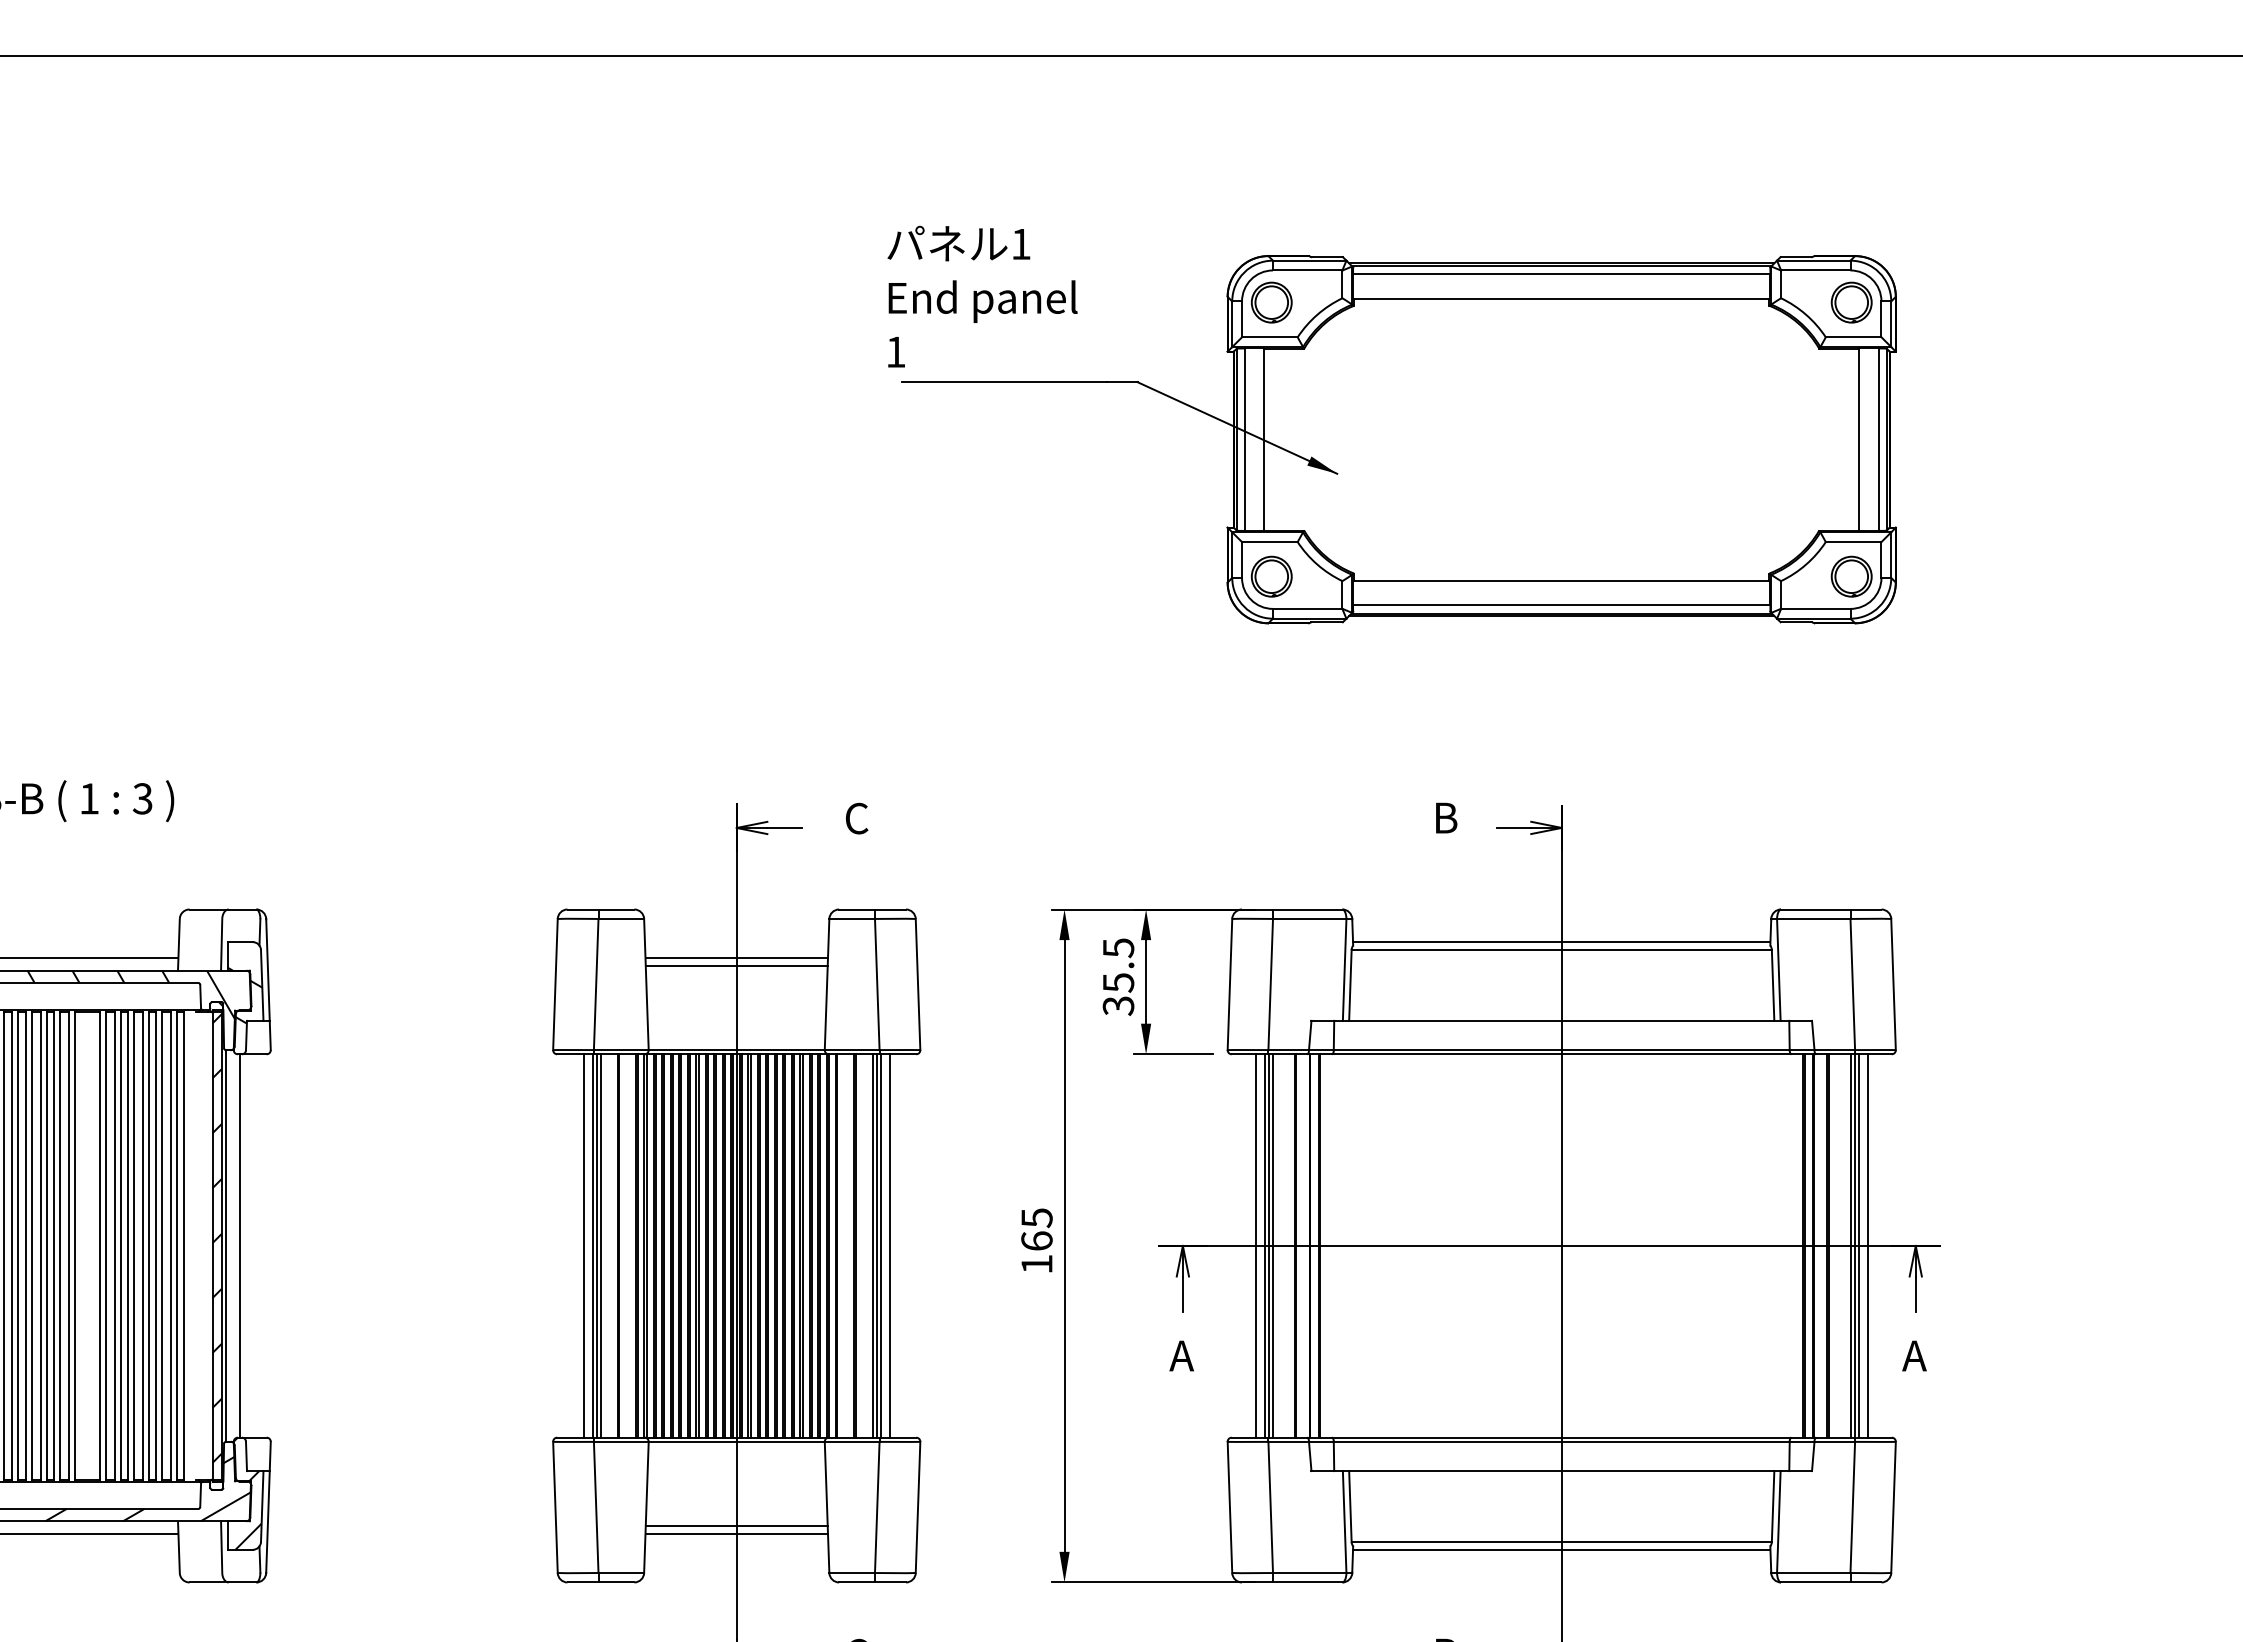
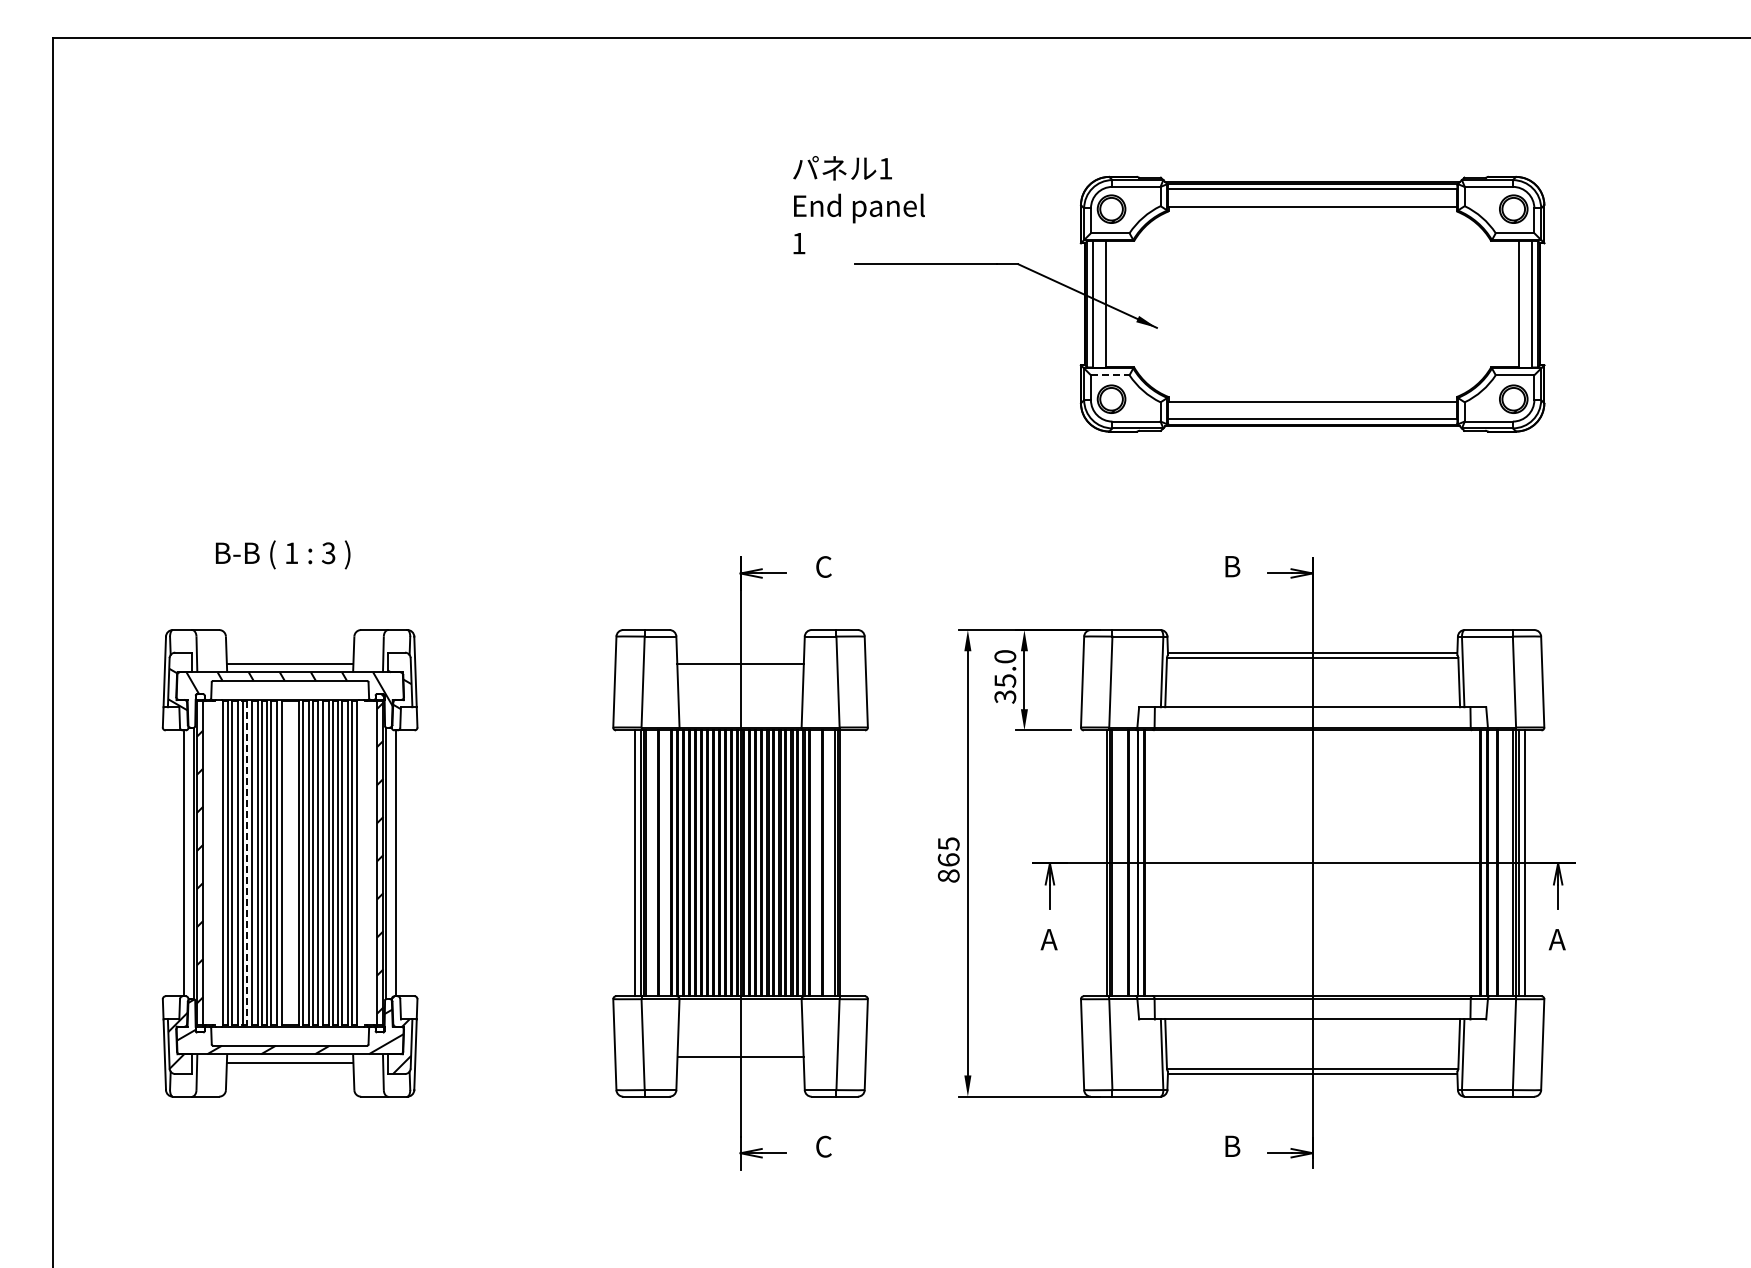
text: (981, 297) -> (858, 205), moved
line: (1270, 542) -> (1110, 375), solid -> dashed
text: (1118, 947) -> (1005, 656), 35.5 -> 35.0
line: (736, 966) -> (740, 669), removed
line: (25, 1246) -> (247, 863), solid -> dashed
line: (889, 1246) -> (846, 863), removed
line: (1255, 1246) -> (1100, 863), removed
text: (1036, 1263) -> (948, 875), 165 -> 865
line: (736, 1533) -> (740, 1062), removed

